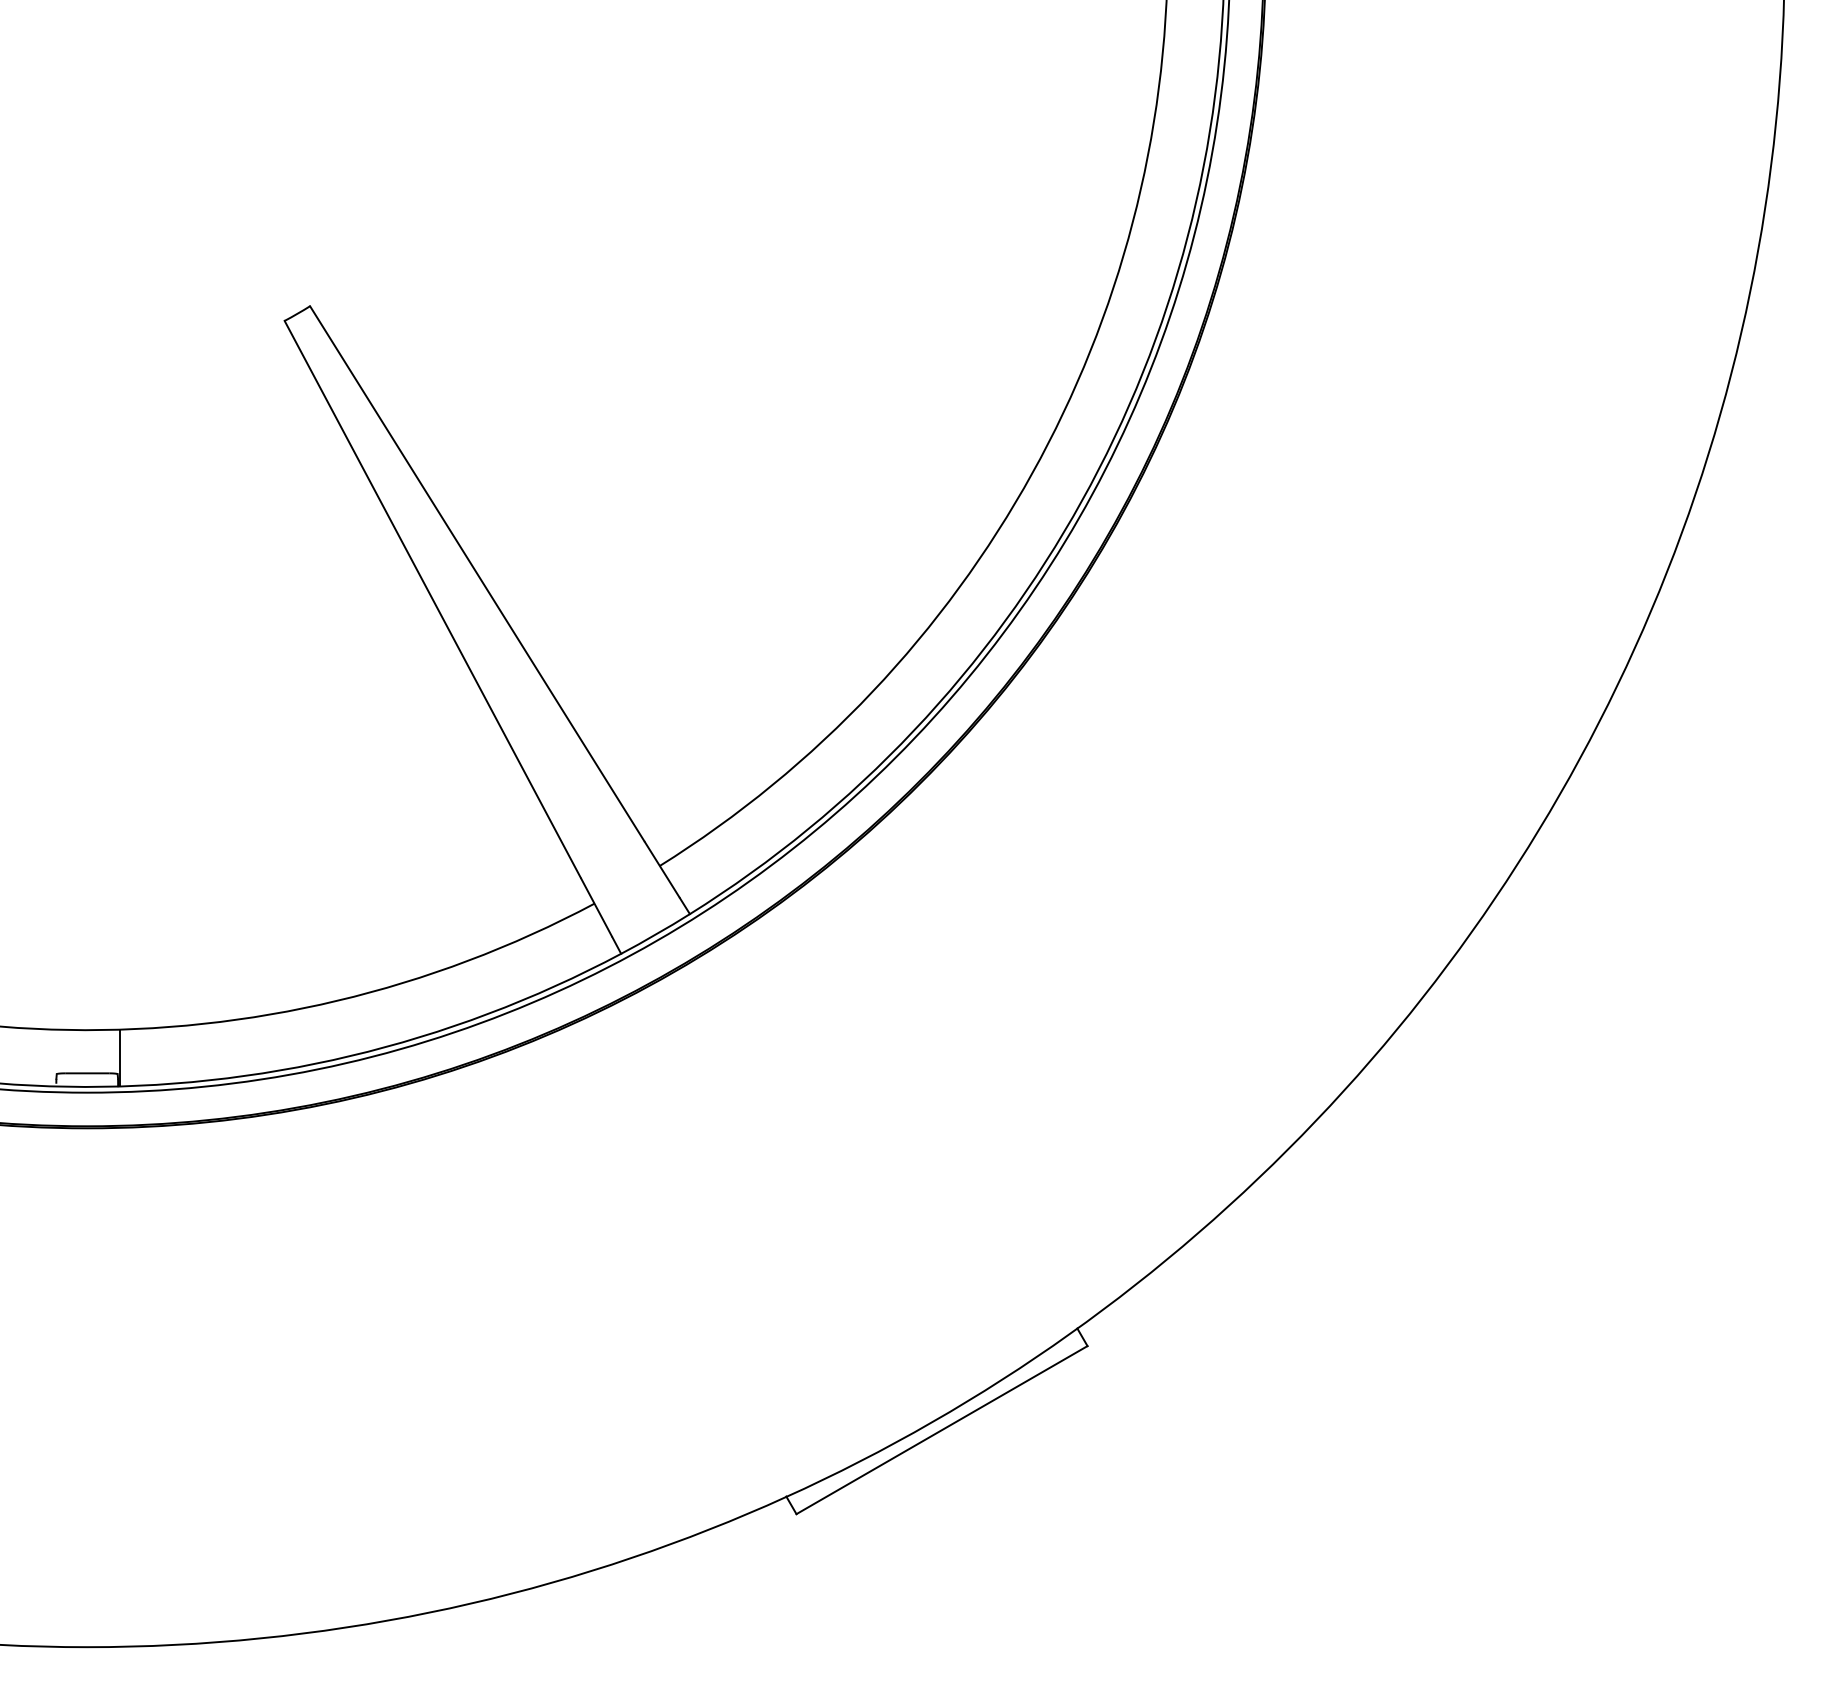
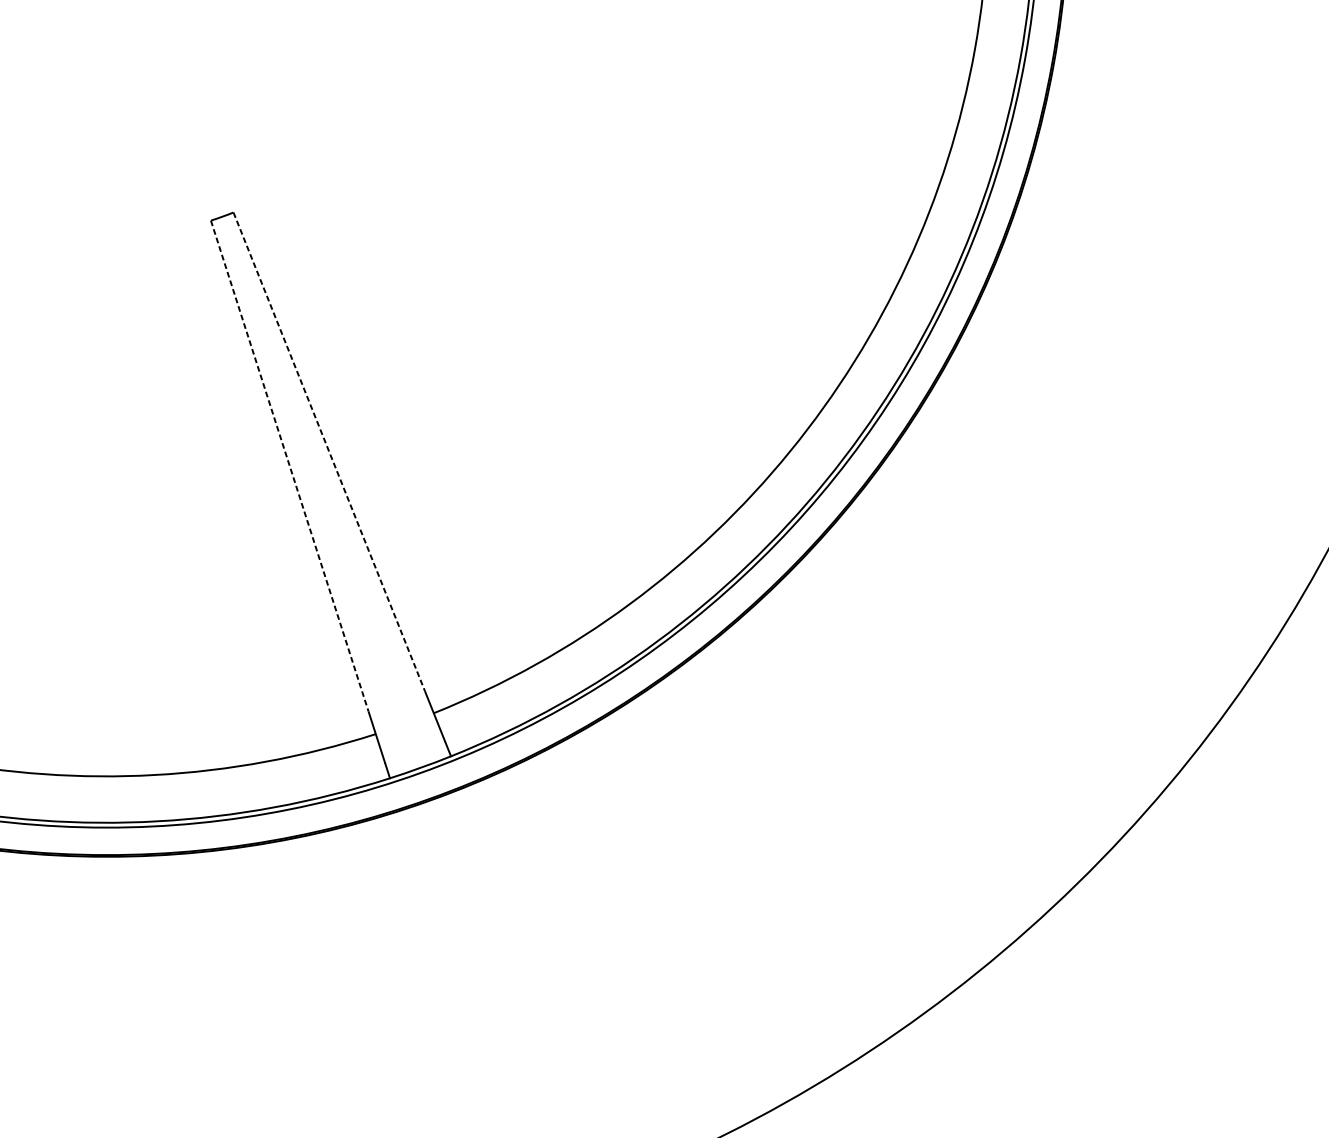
line: (477, 574) -> (329, 452), solid -> dashed
line: (432, 599) -> (289, 466), solid -> dashed

